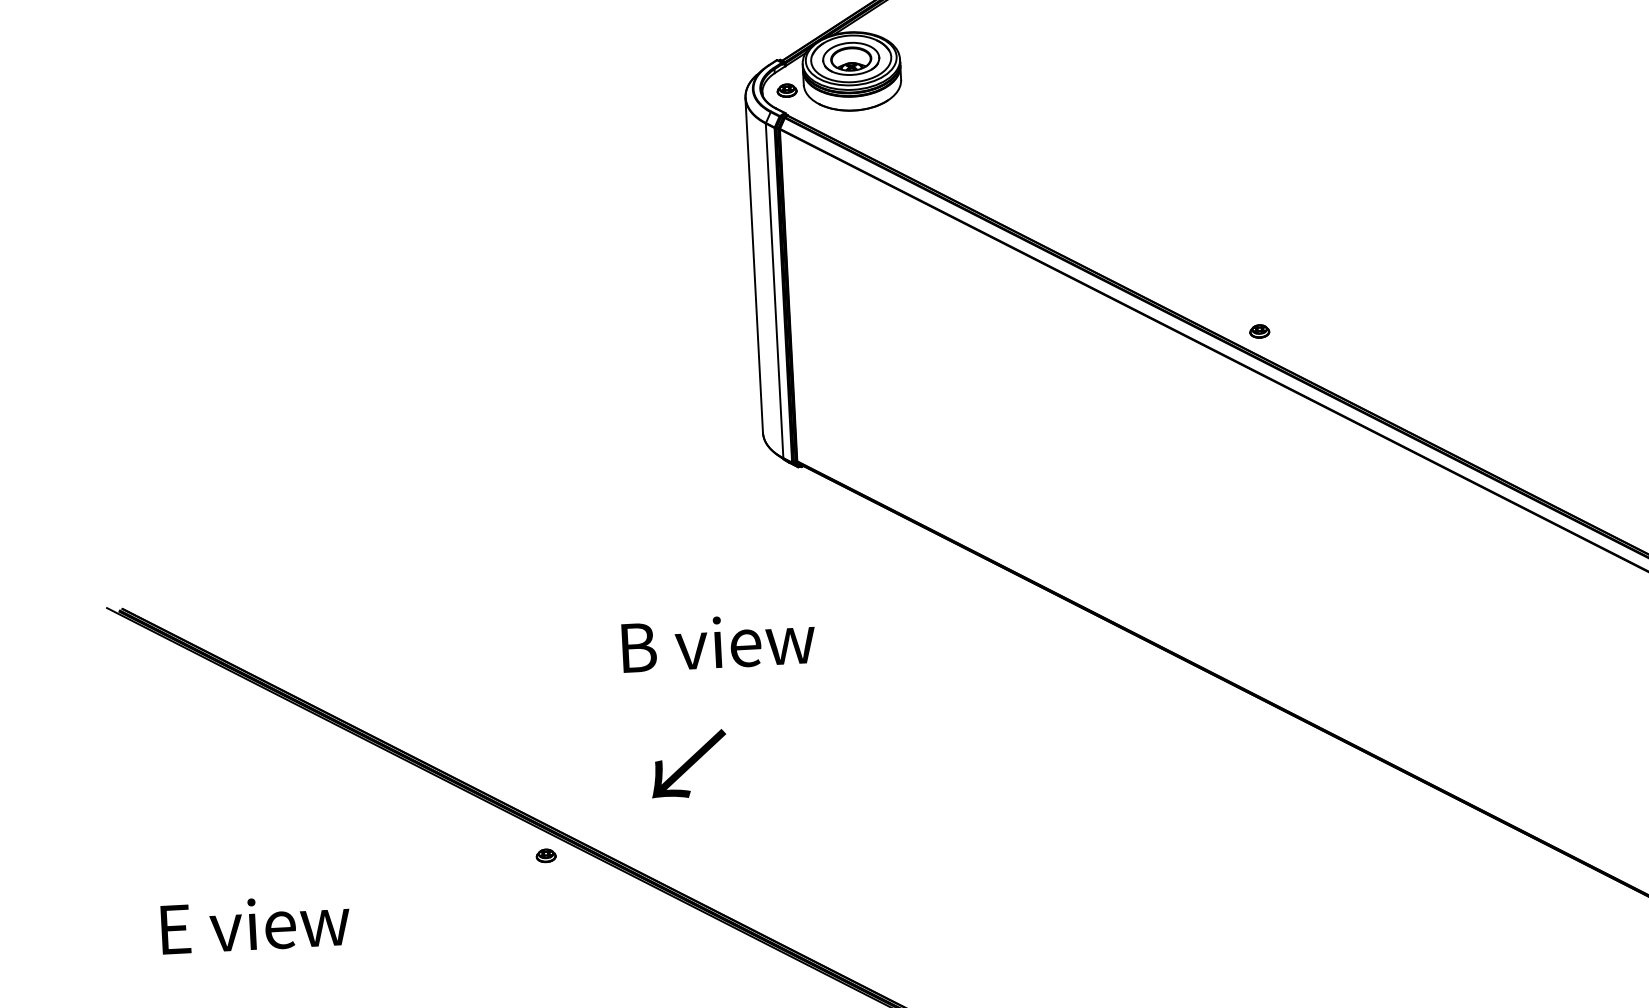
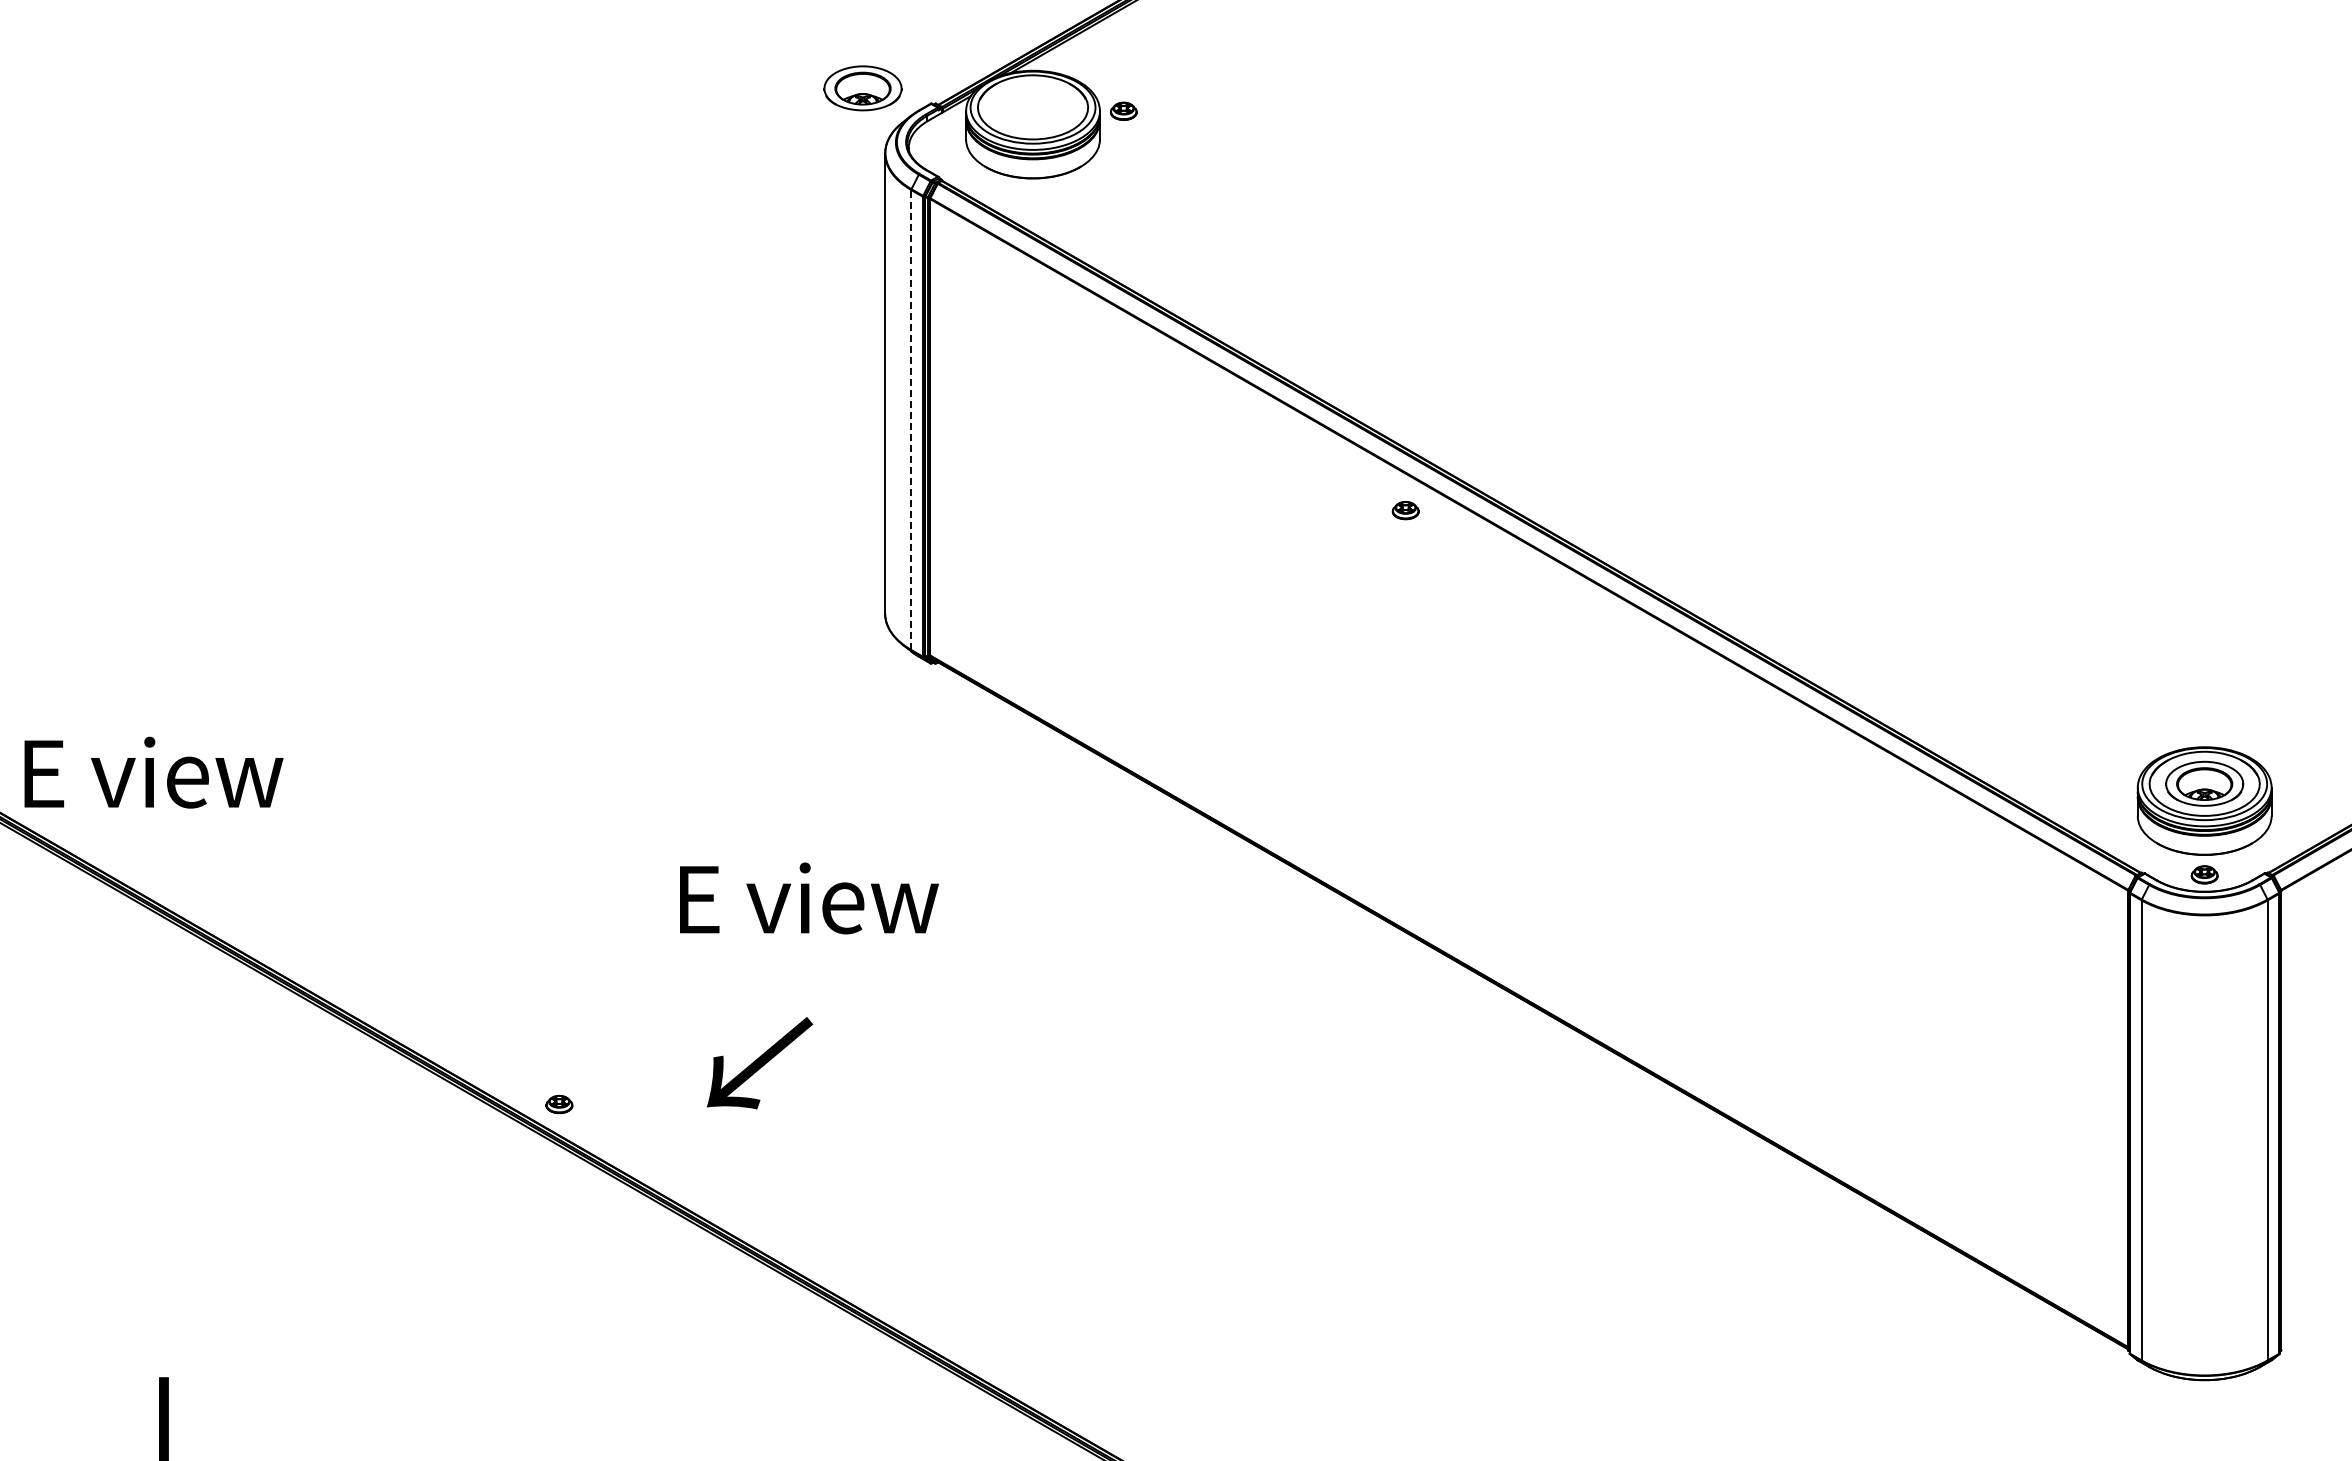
part: (850, 59) -> (862, 88), moved
part: (786, 90) -> (1123, 110), moved
line: (774, 290) -> (911, 419), solid -> dashed
part: (1259, 331) -> (1405, 510), moved
text: (718, 642) -> (809, 898), B view -> E view
part: (546, 855) -> (559, 1104), moved
text: (255, 924) -> (153, 772), moved

